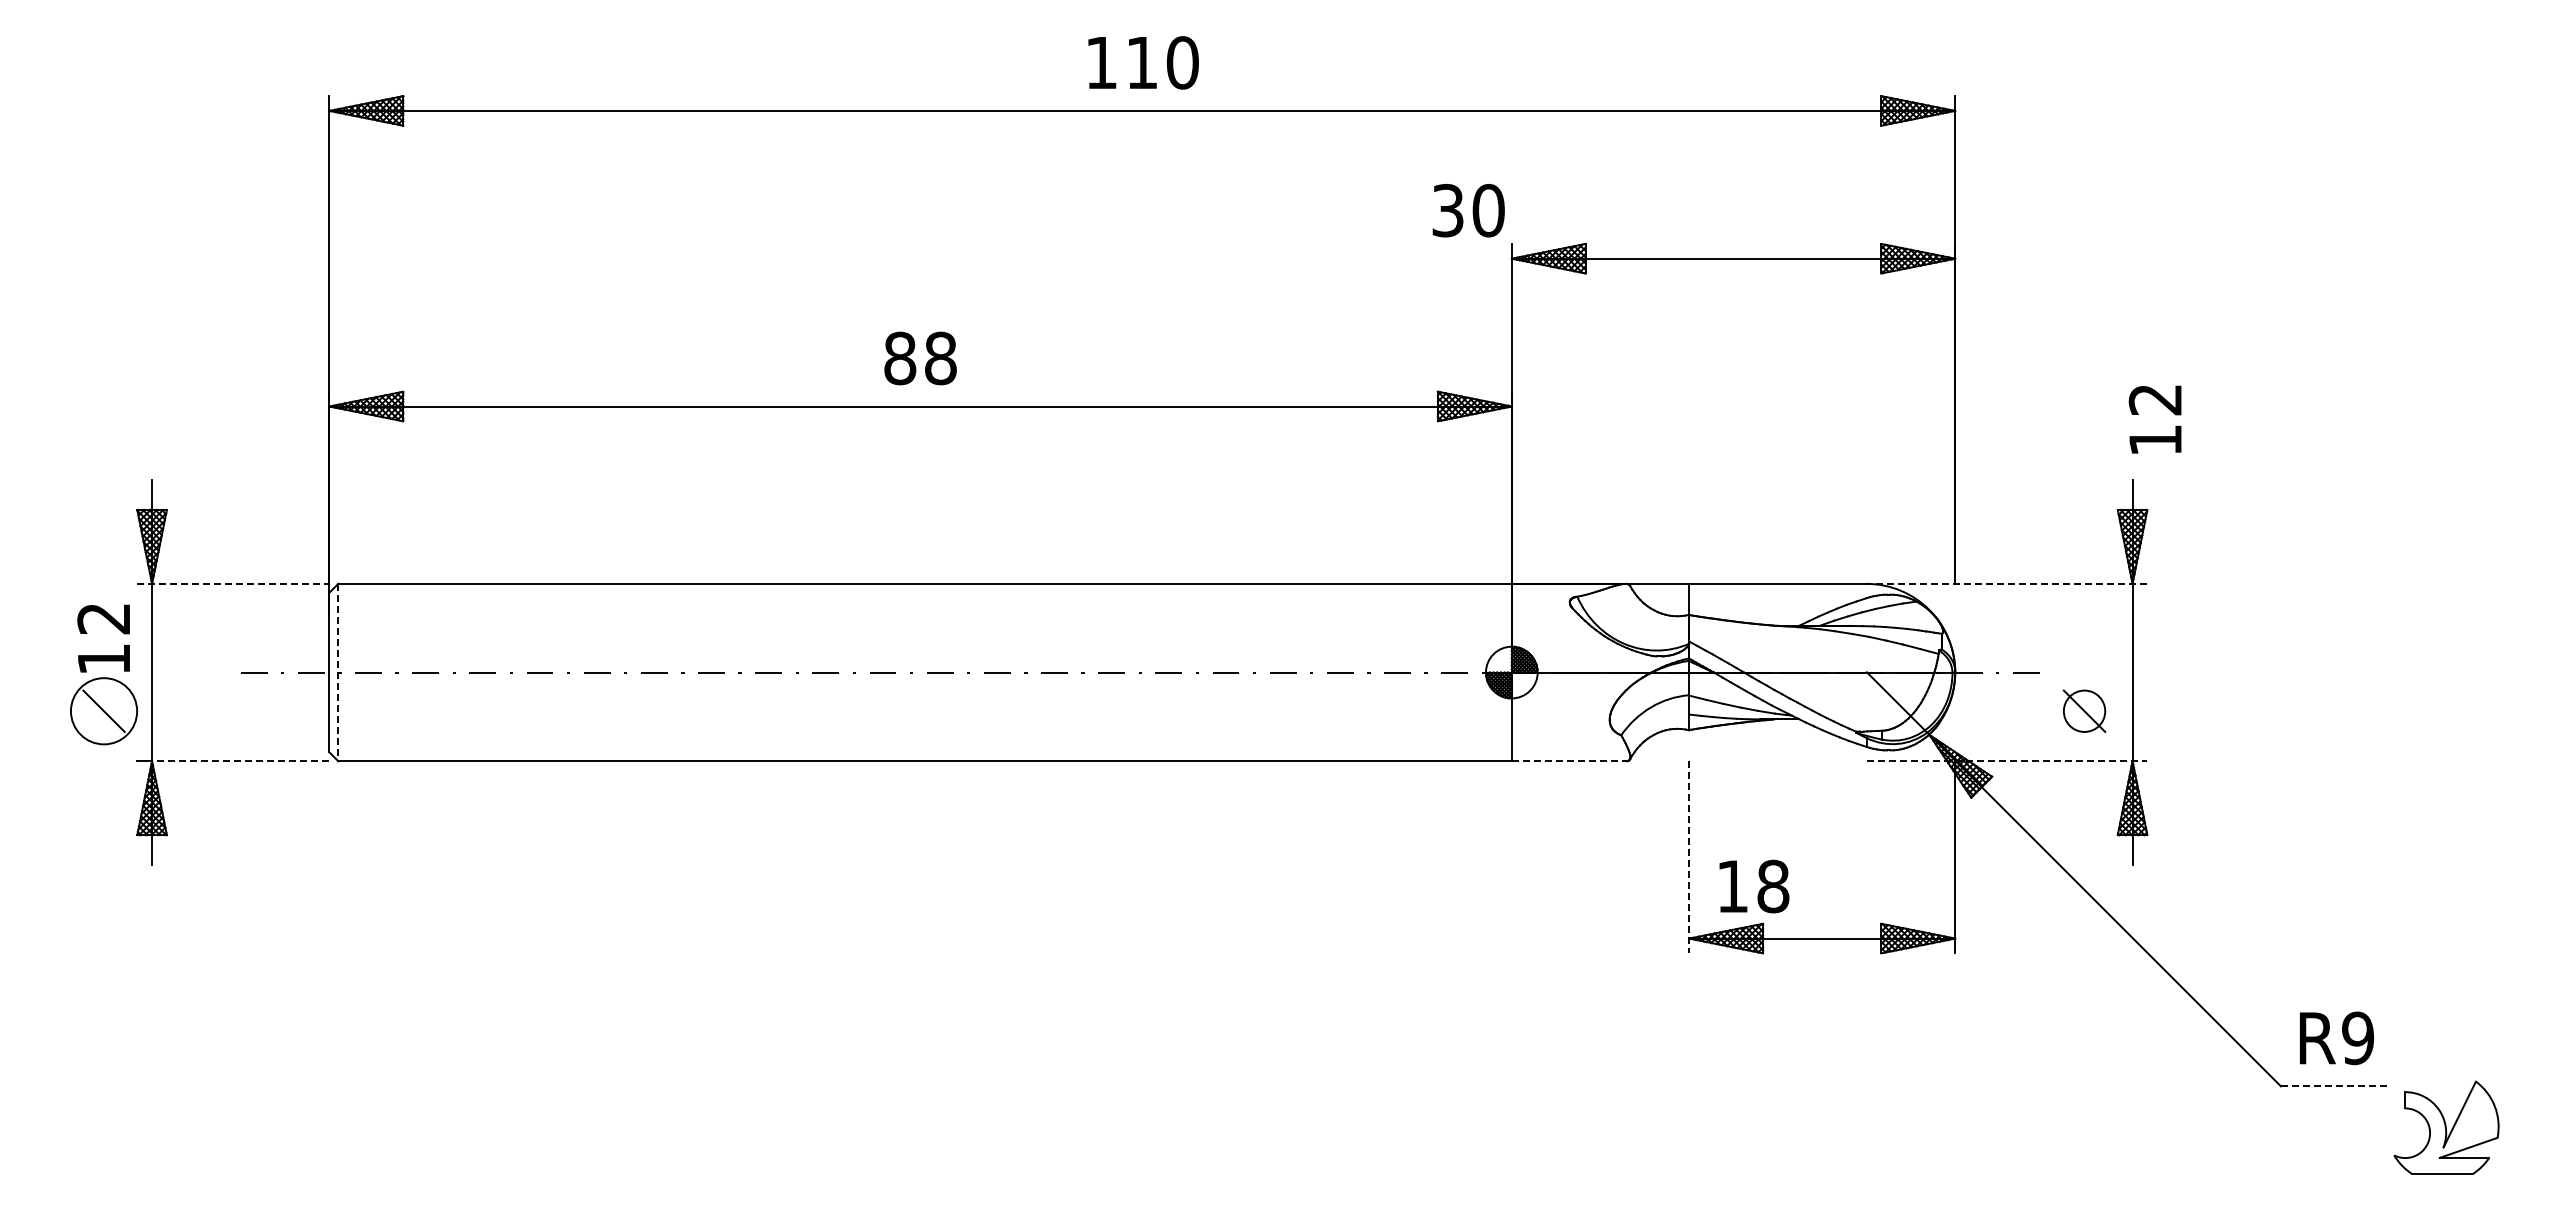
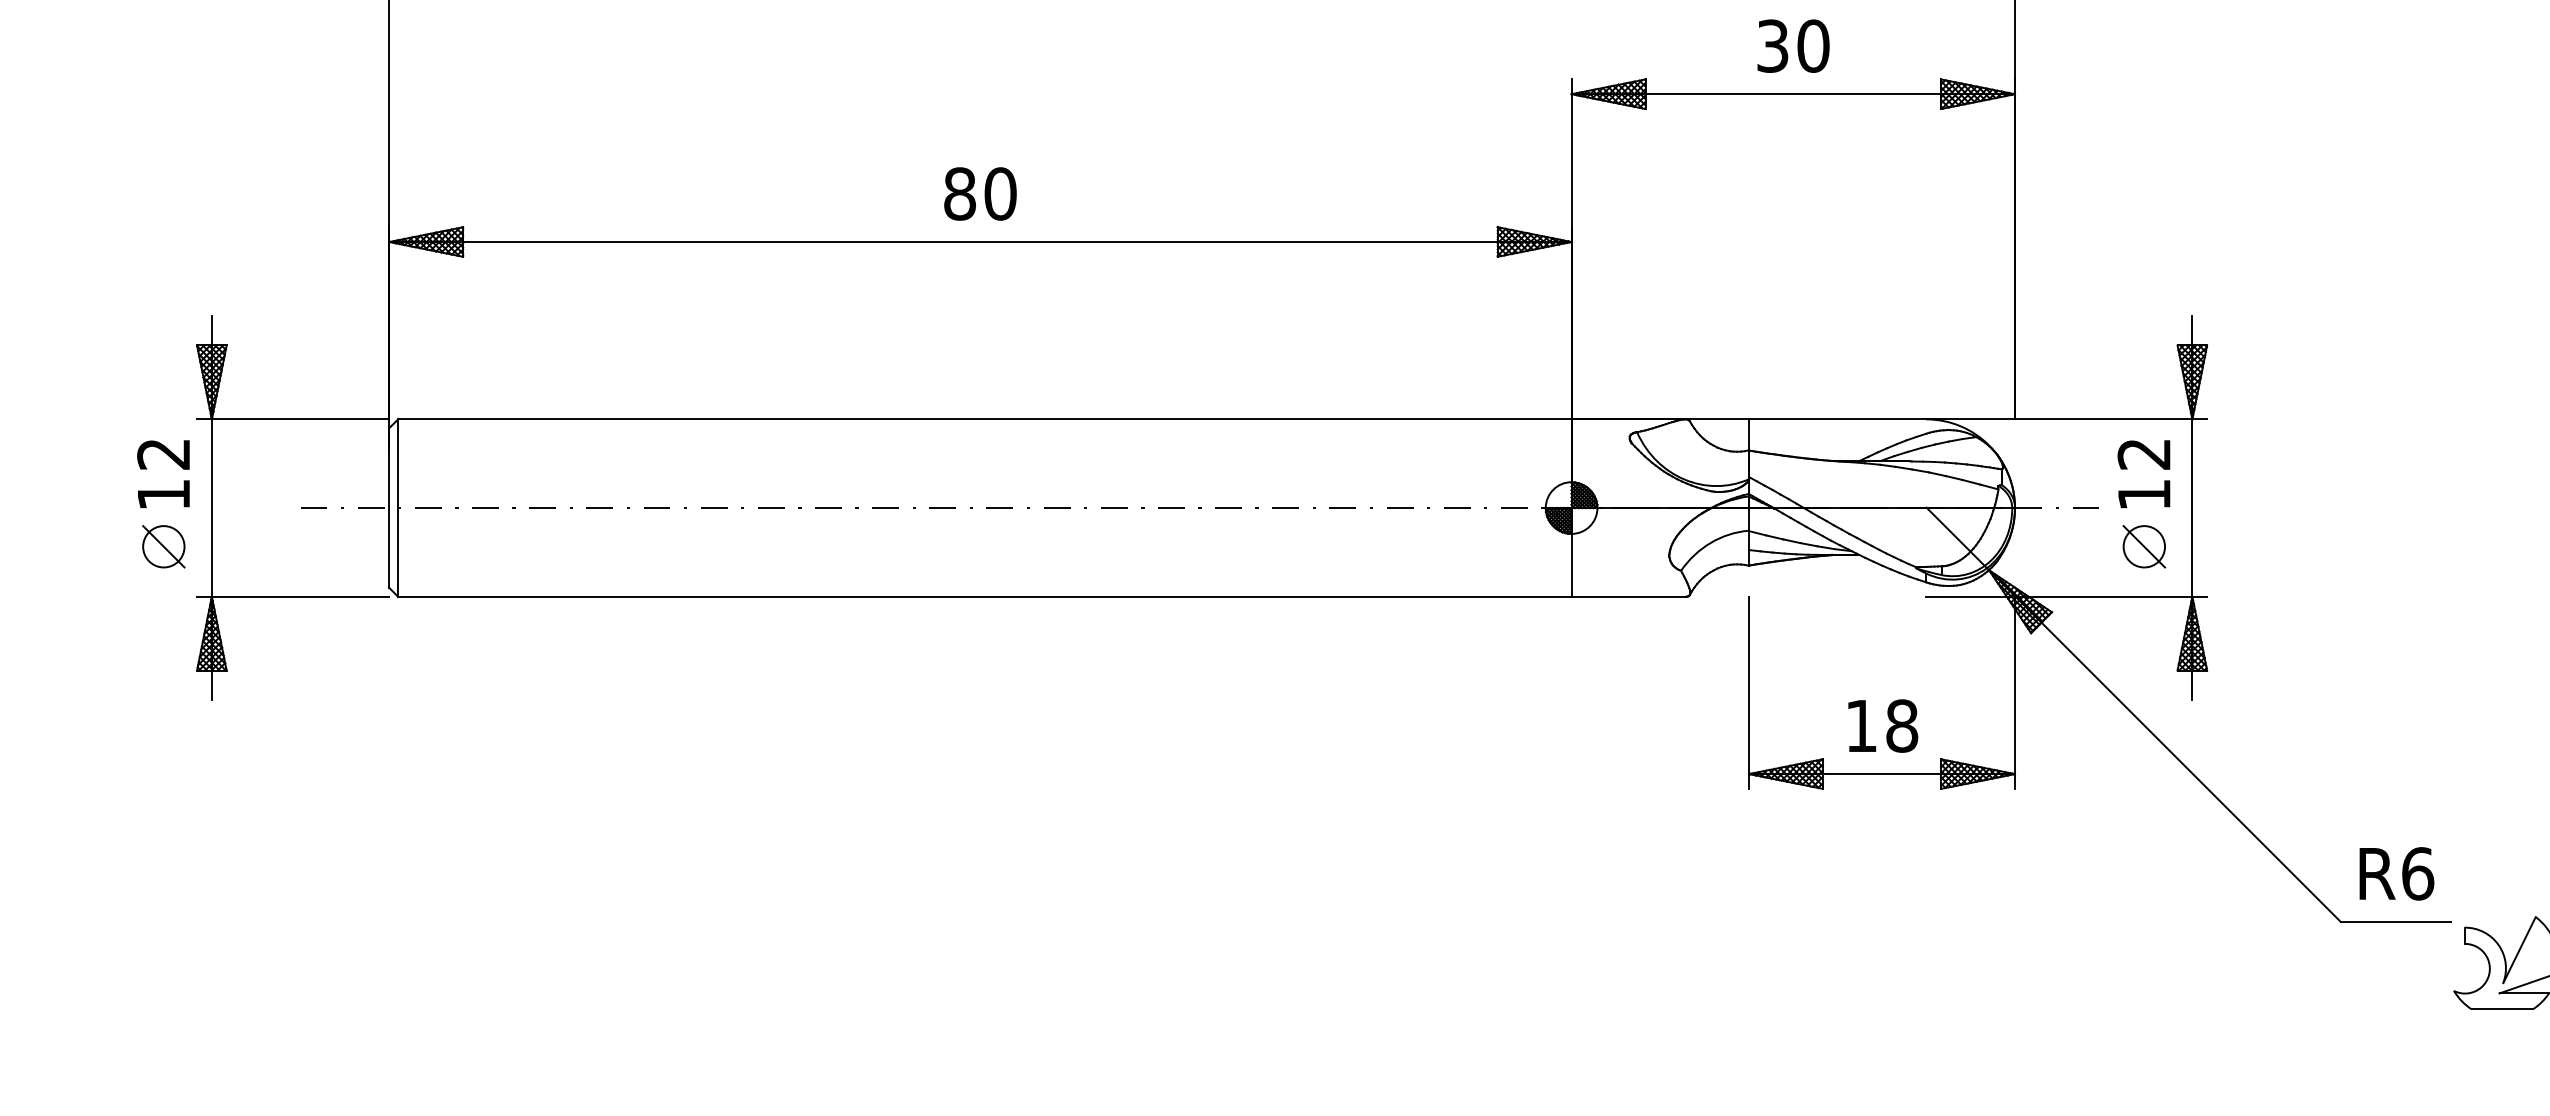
text: (1468, 210) -> (1793, 46), moved
text: (940, 358) -> (1000, 194), 88 -> 80
text: (2154, 419) -> (2143, 474), moved
line: (233, 583) -> (293, 419), dashed -> solid
line: (2006, 583) -> (2066, 419), dashed -> solid
line: (338, 672) -> (398, 508), dashed -> solid
circle: (103, 710) -> (163, 546), size x0.62
line: (240, 761) -> (300, 597), dashed -> solid
line: (1568, 761) -> (1628, 597), dashed -> solid
line: (2007, 761) -> (2067, 597), dashed -> solid
line: (1689, 857) -> (1749, 693), dashed -> solid
text: (1754, 886) -> (1883, 726), moved
text: (2358, 1038) -> (2418, 874), R9 -> R6
line: (2336, 1086) -> (2396, 922), dashed -> solid

